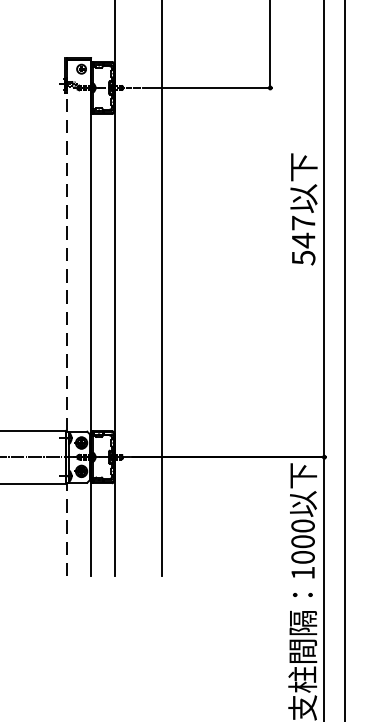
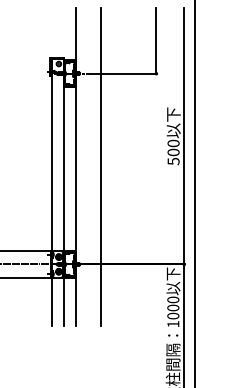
text: (303, 230) -> (173, 147), 547 -> 500
line: (67, 244) -> (51, 154), dashed -> solid
line: (67, 529) -> (51, 301), dashed -> solid

